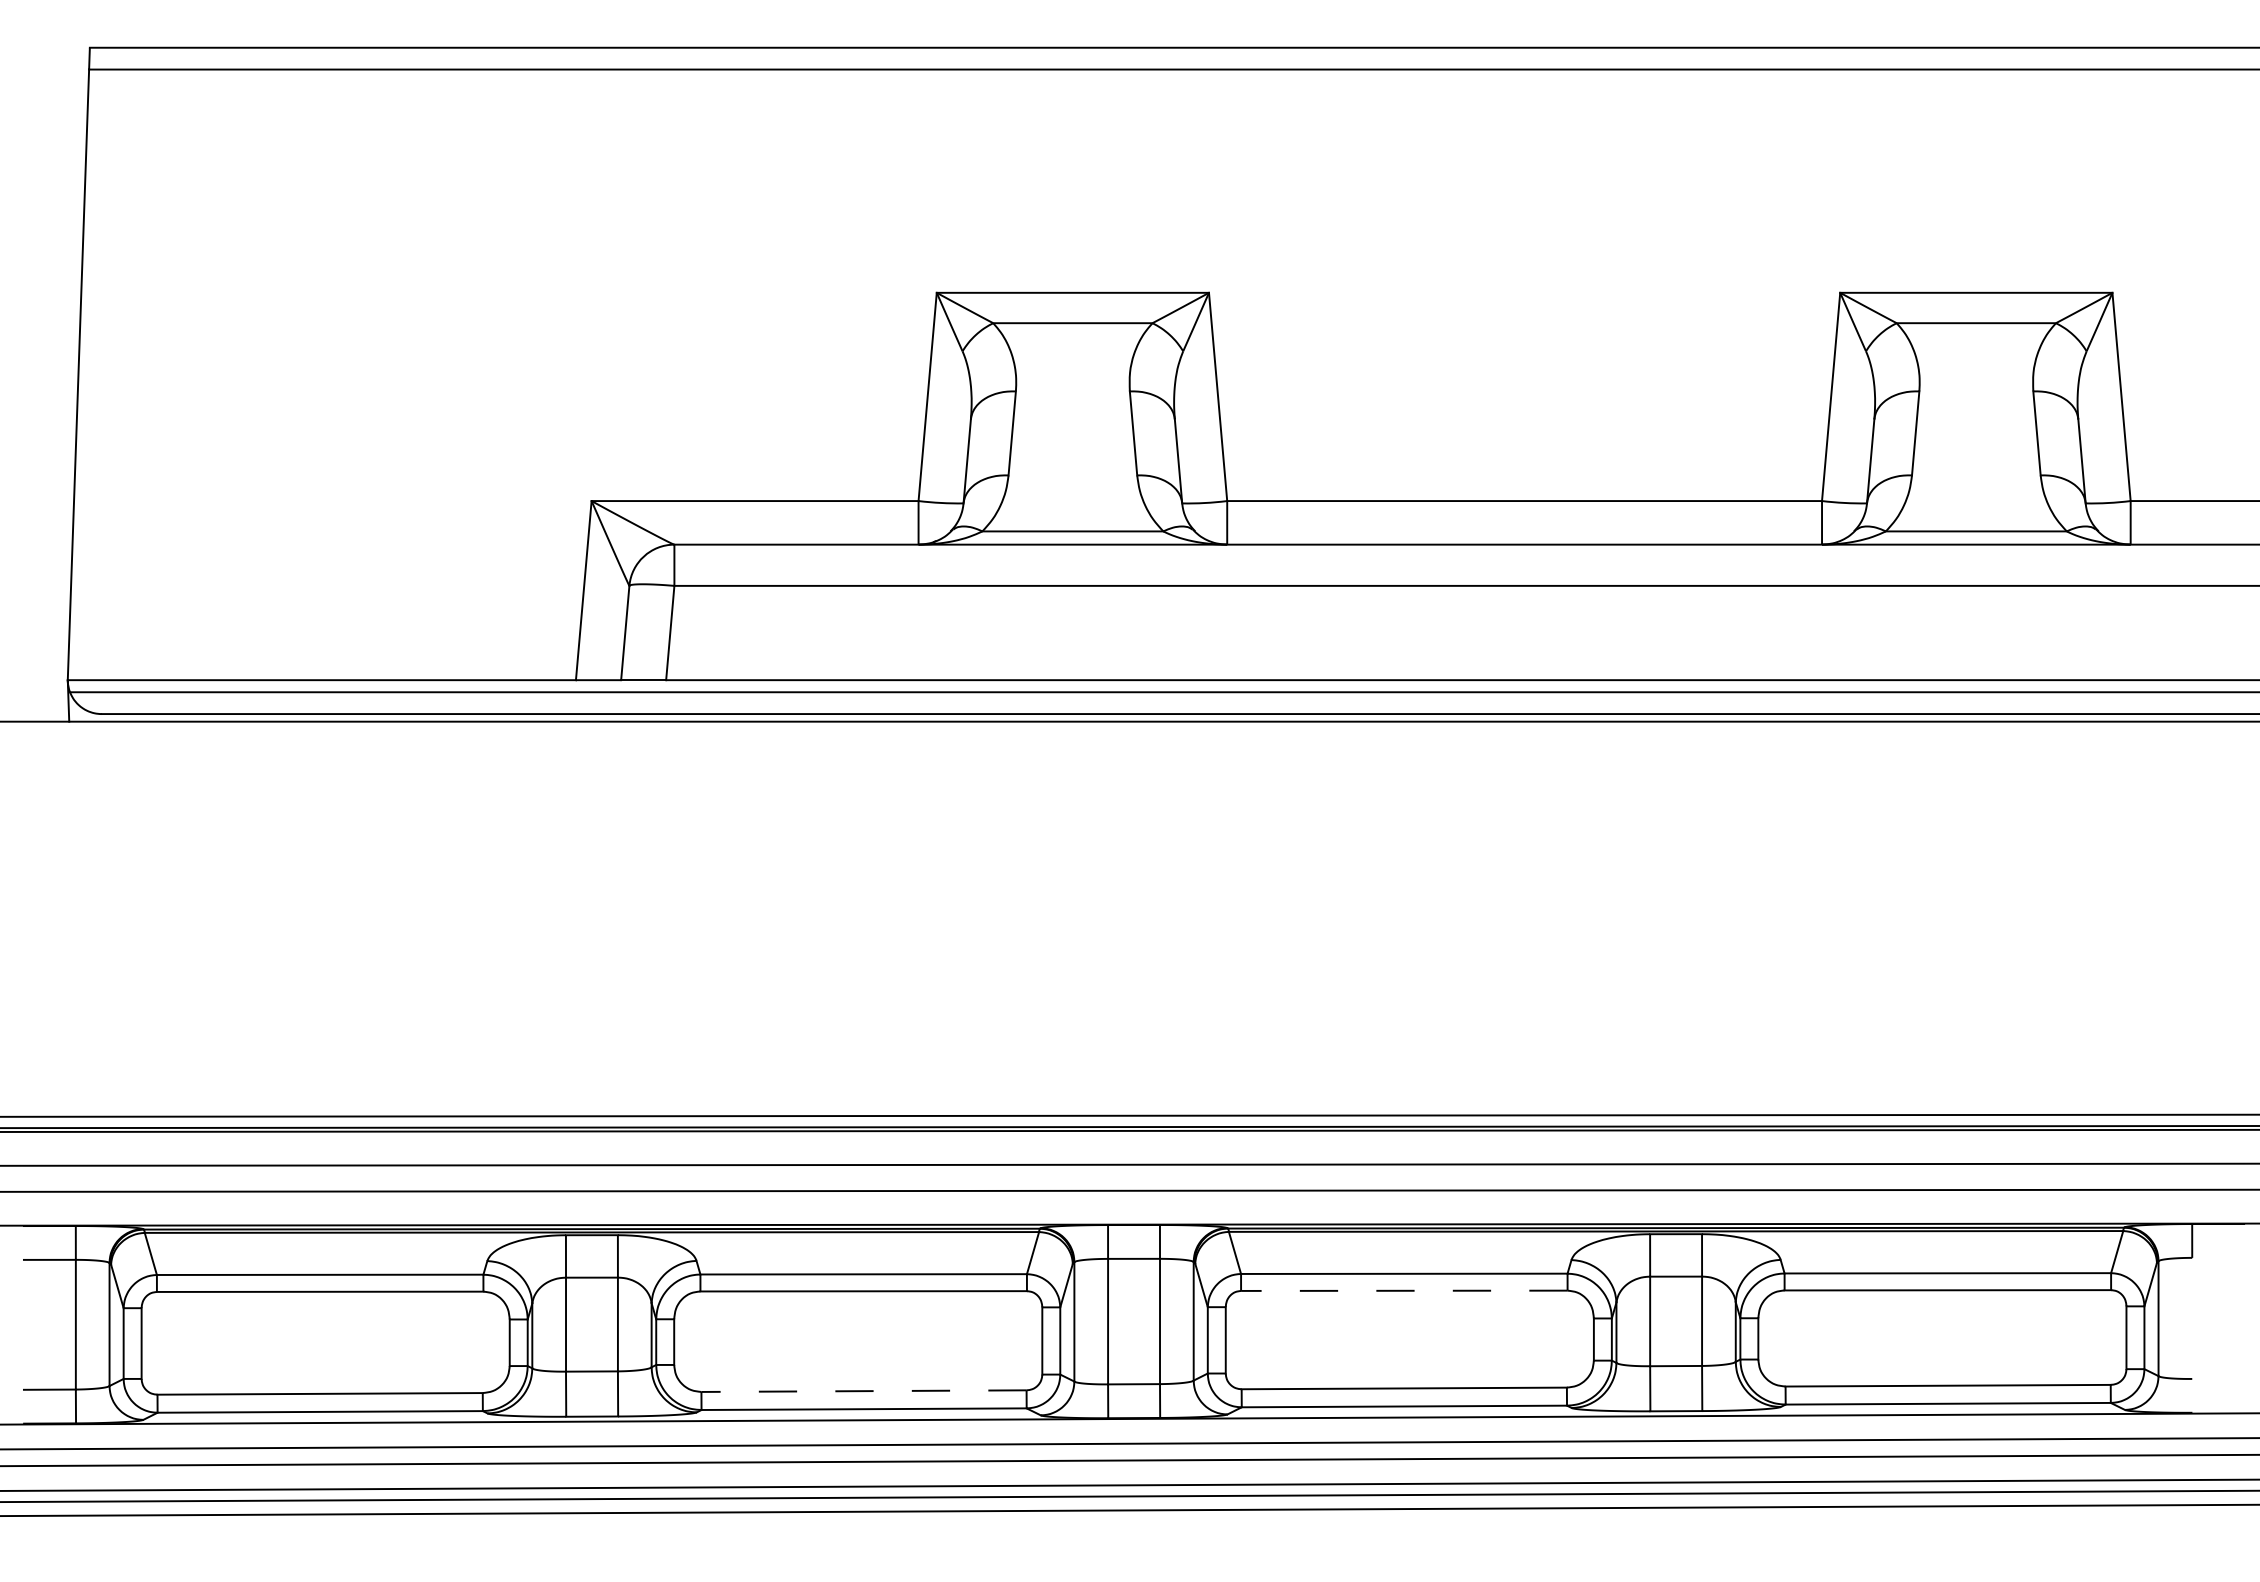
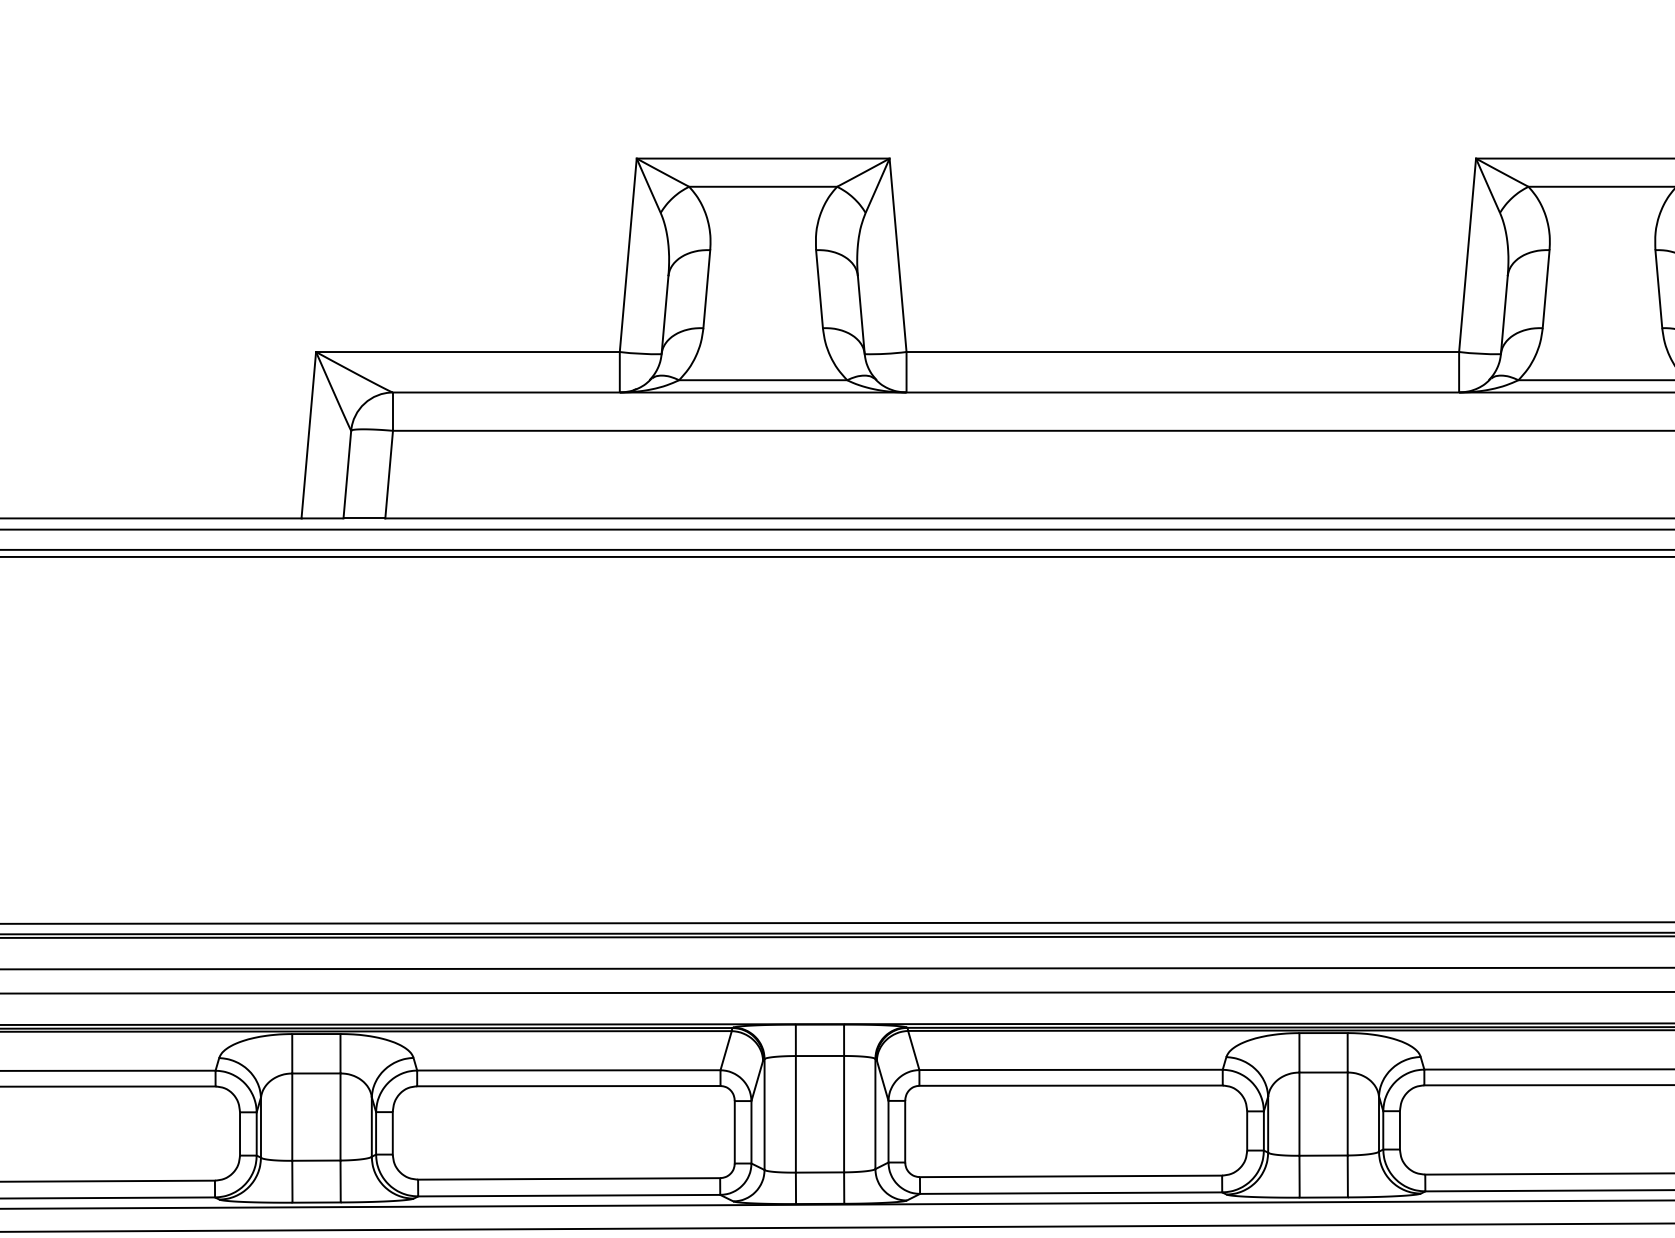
line: (1403, 1290) -> (1070, 1085), dashed -> solid
line: (864, 1391) -> (569, 1179), dashed -> solid

